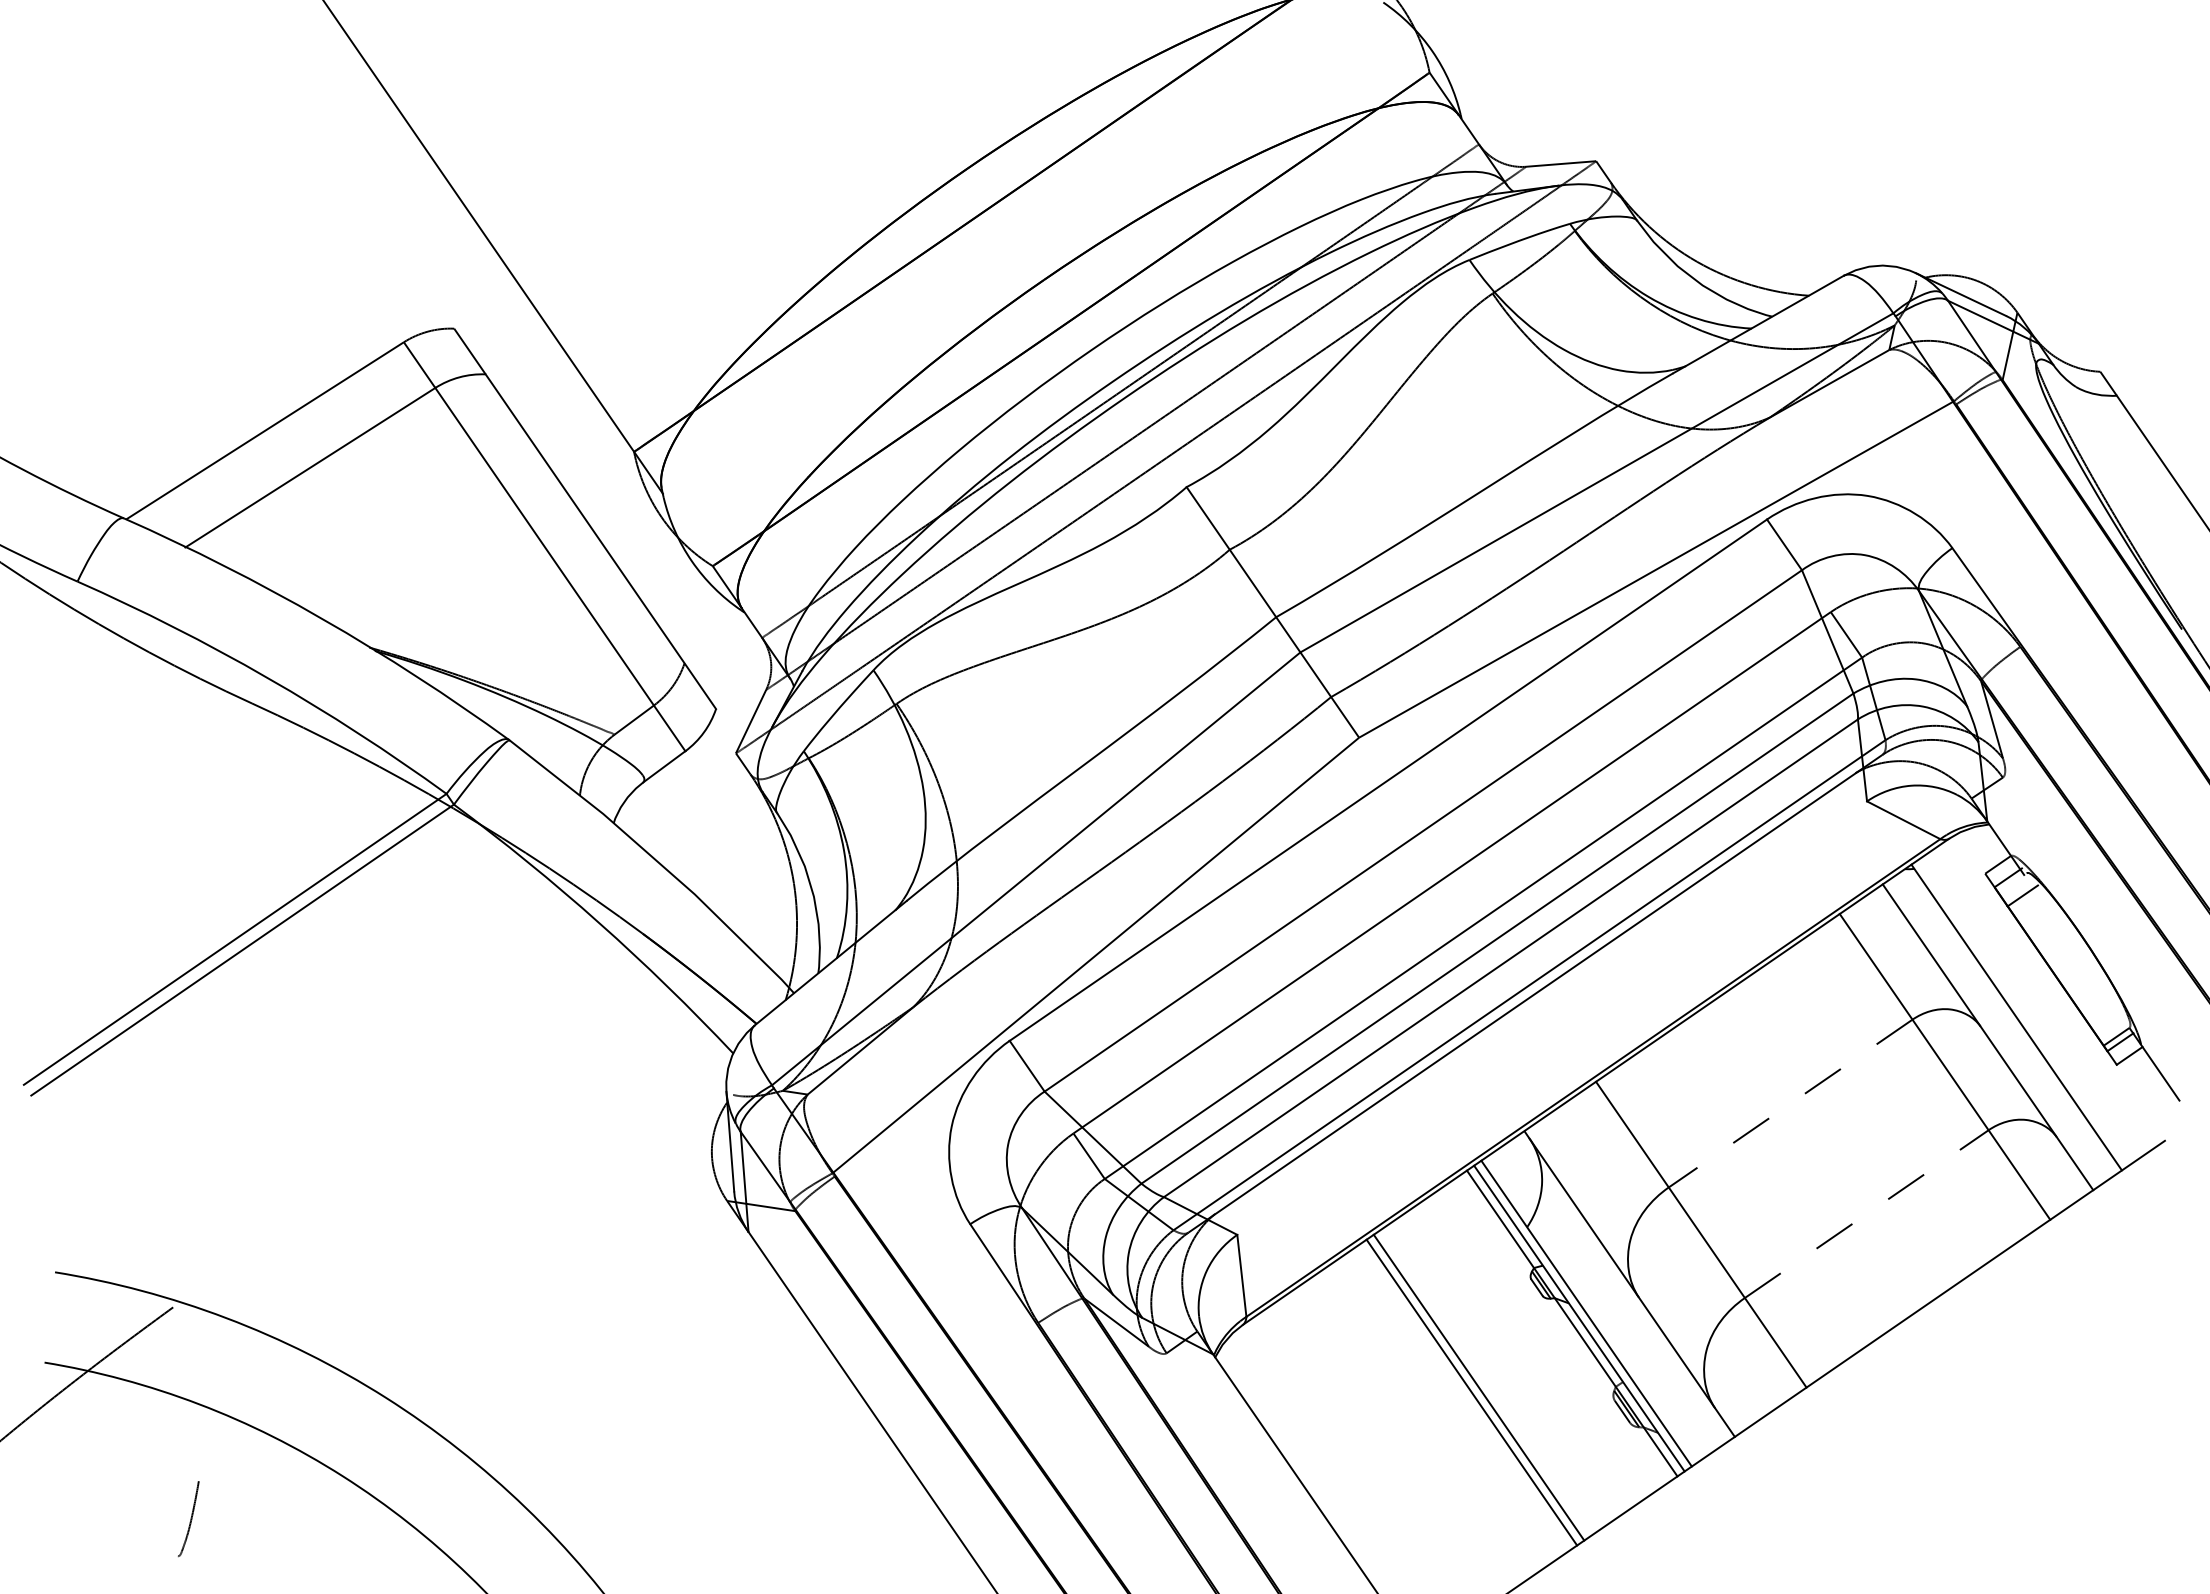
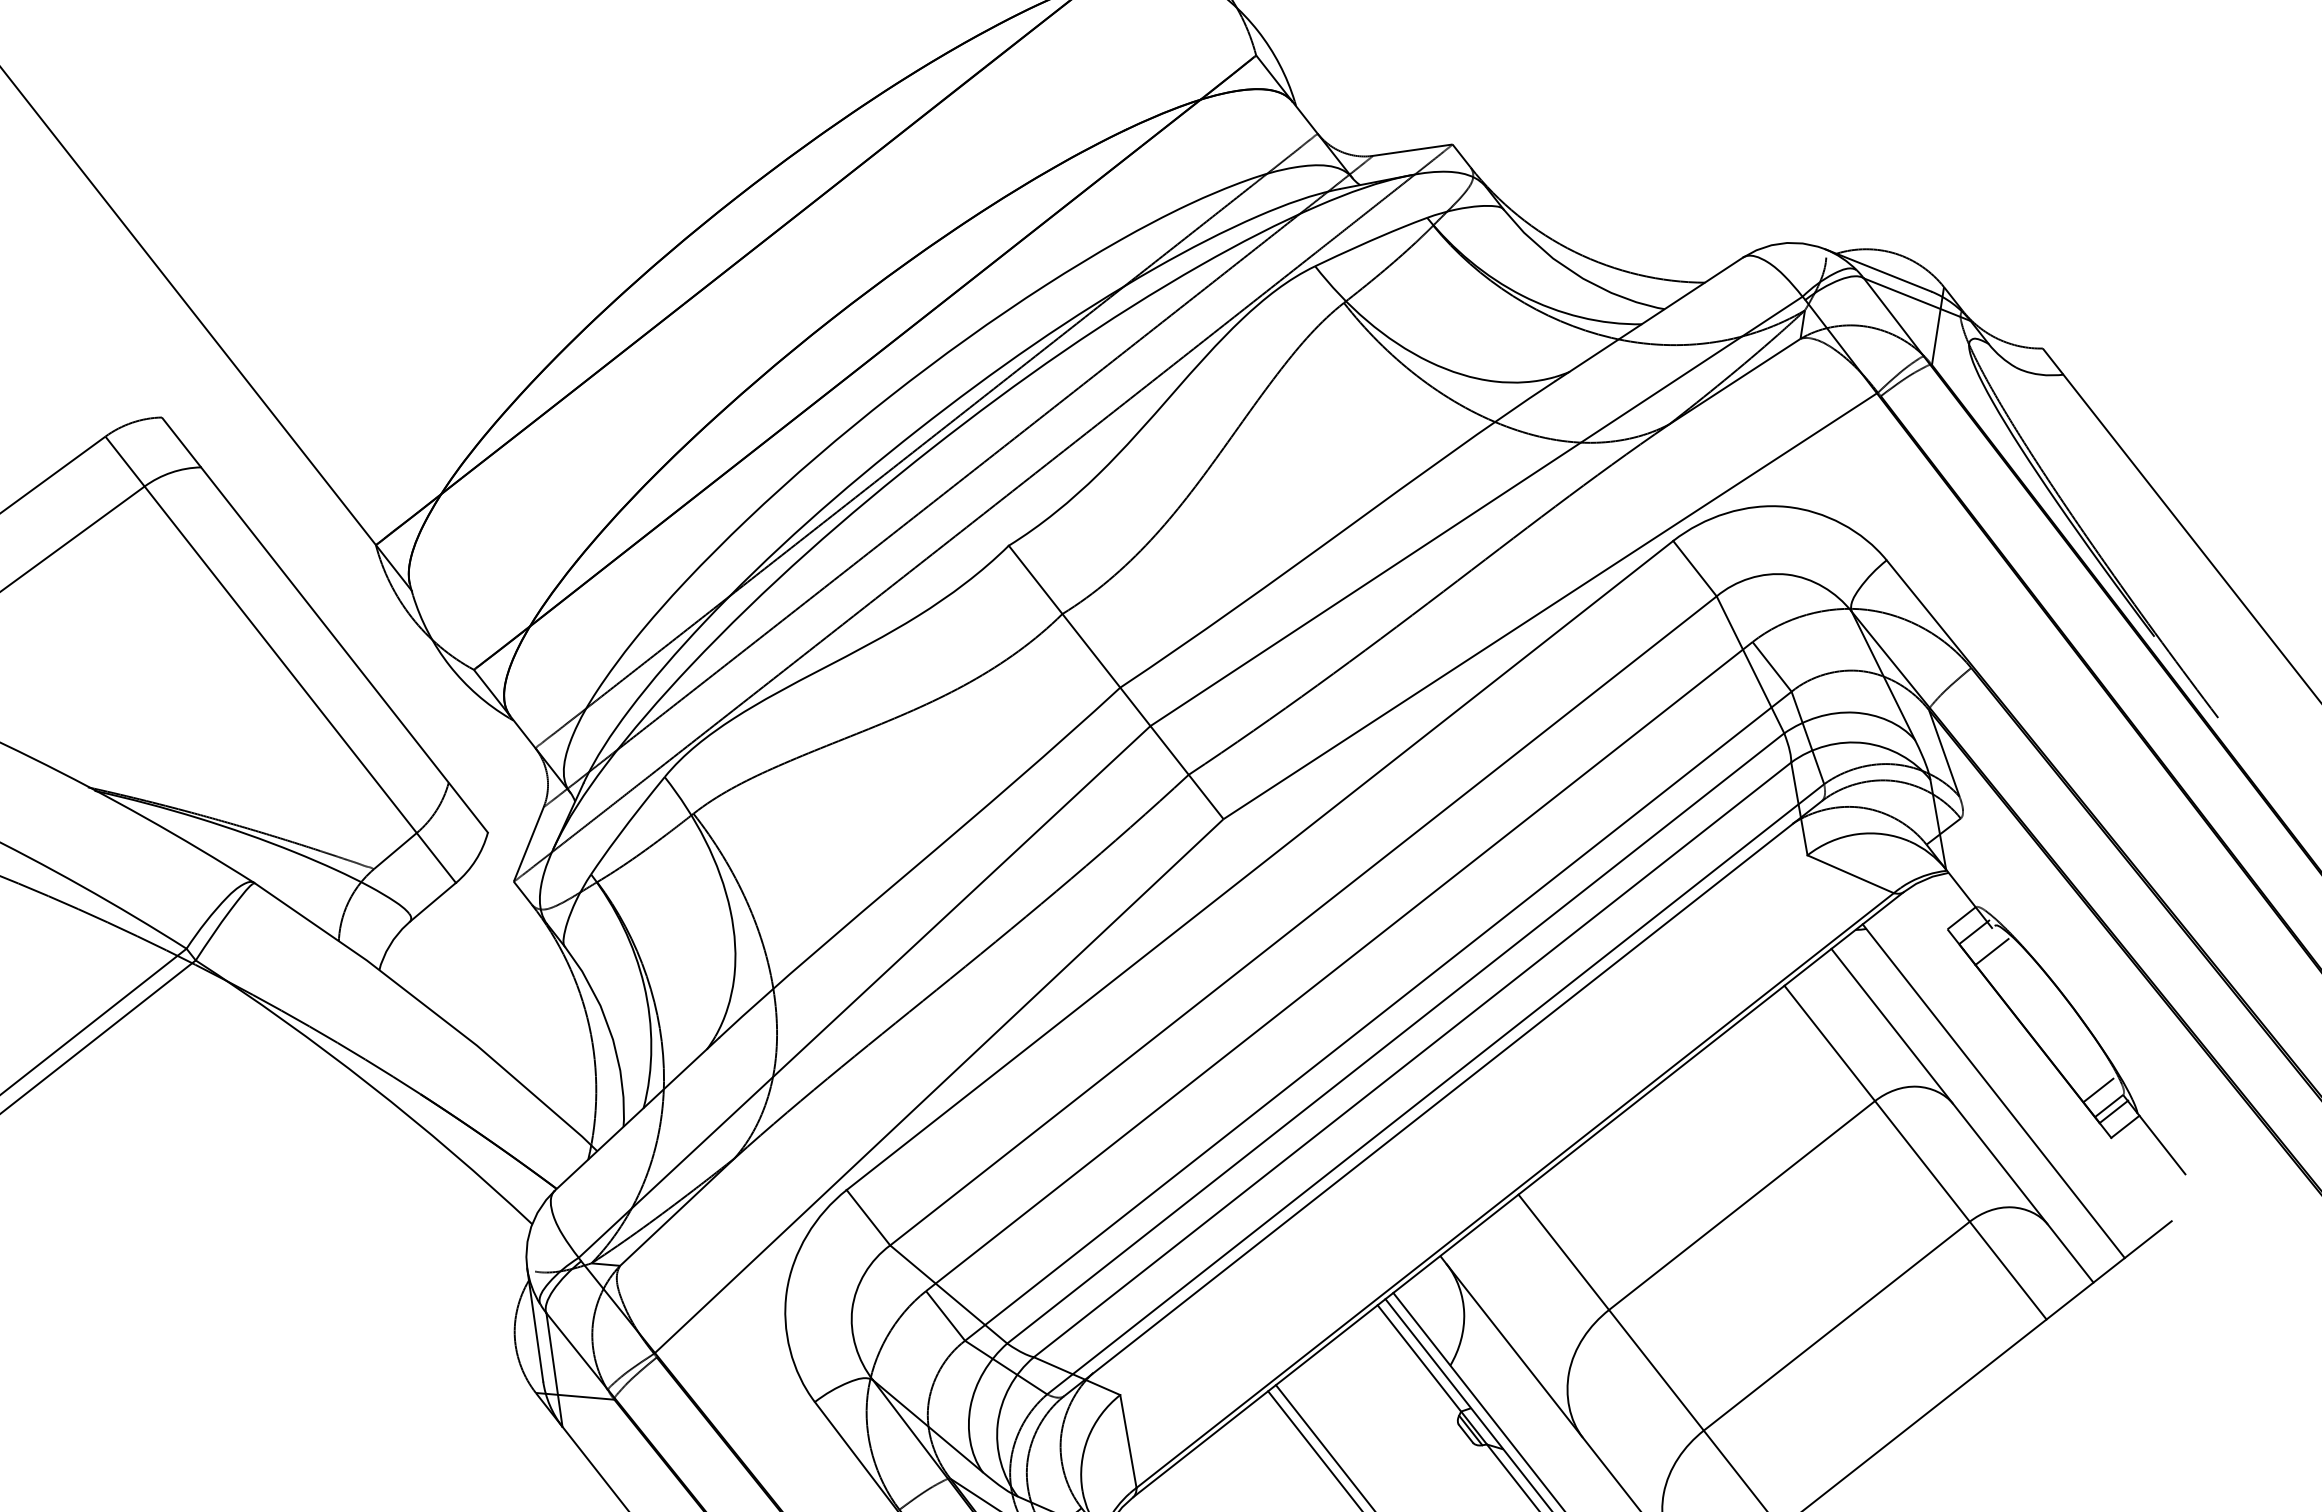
line: (2108, 1022) -> (2098, 1090), added
line: (1790, 1103) -> (1741, 1205), dashed -> solid
line: (1866, 1214) -> (1836, 1326), dashed -> solid

